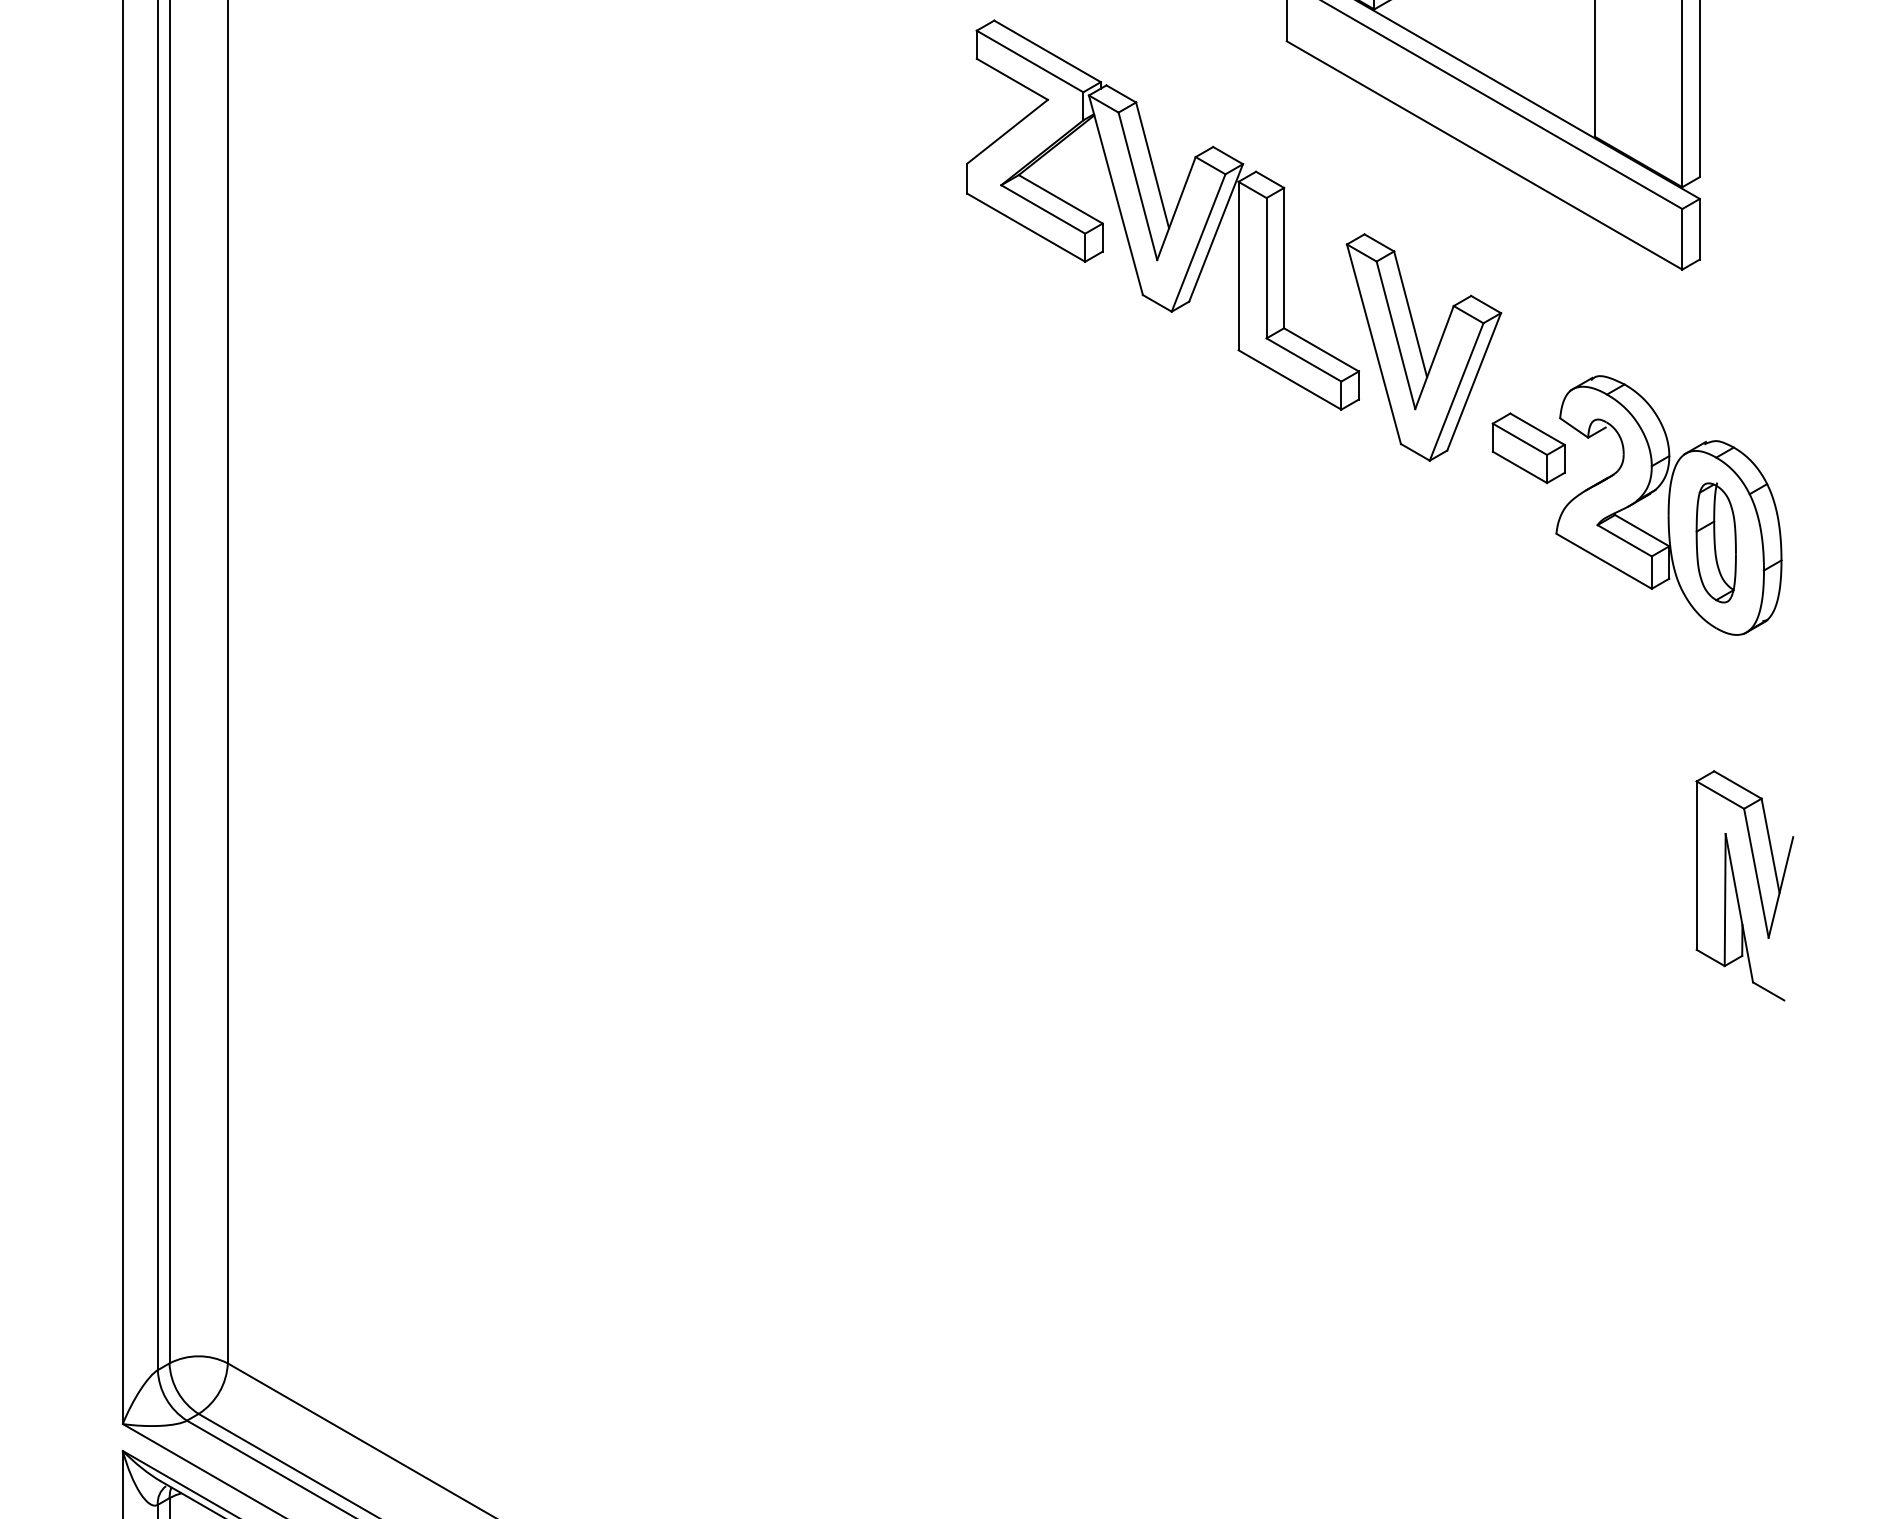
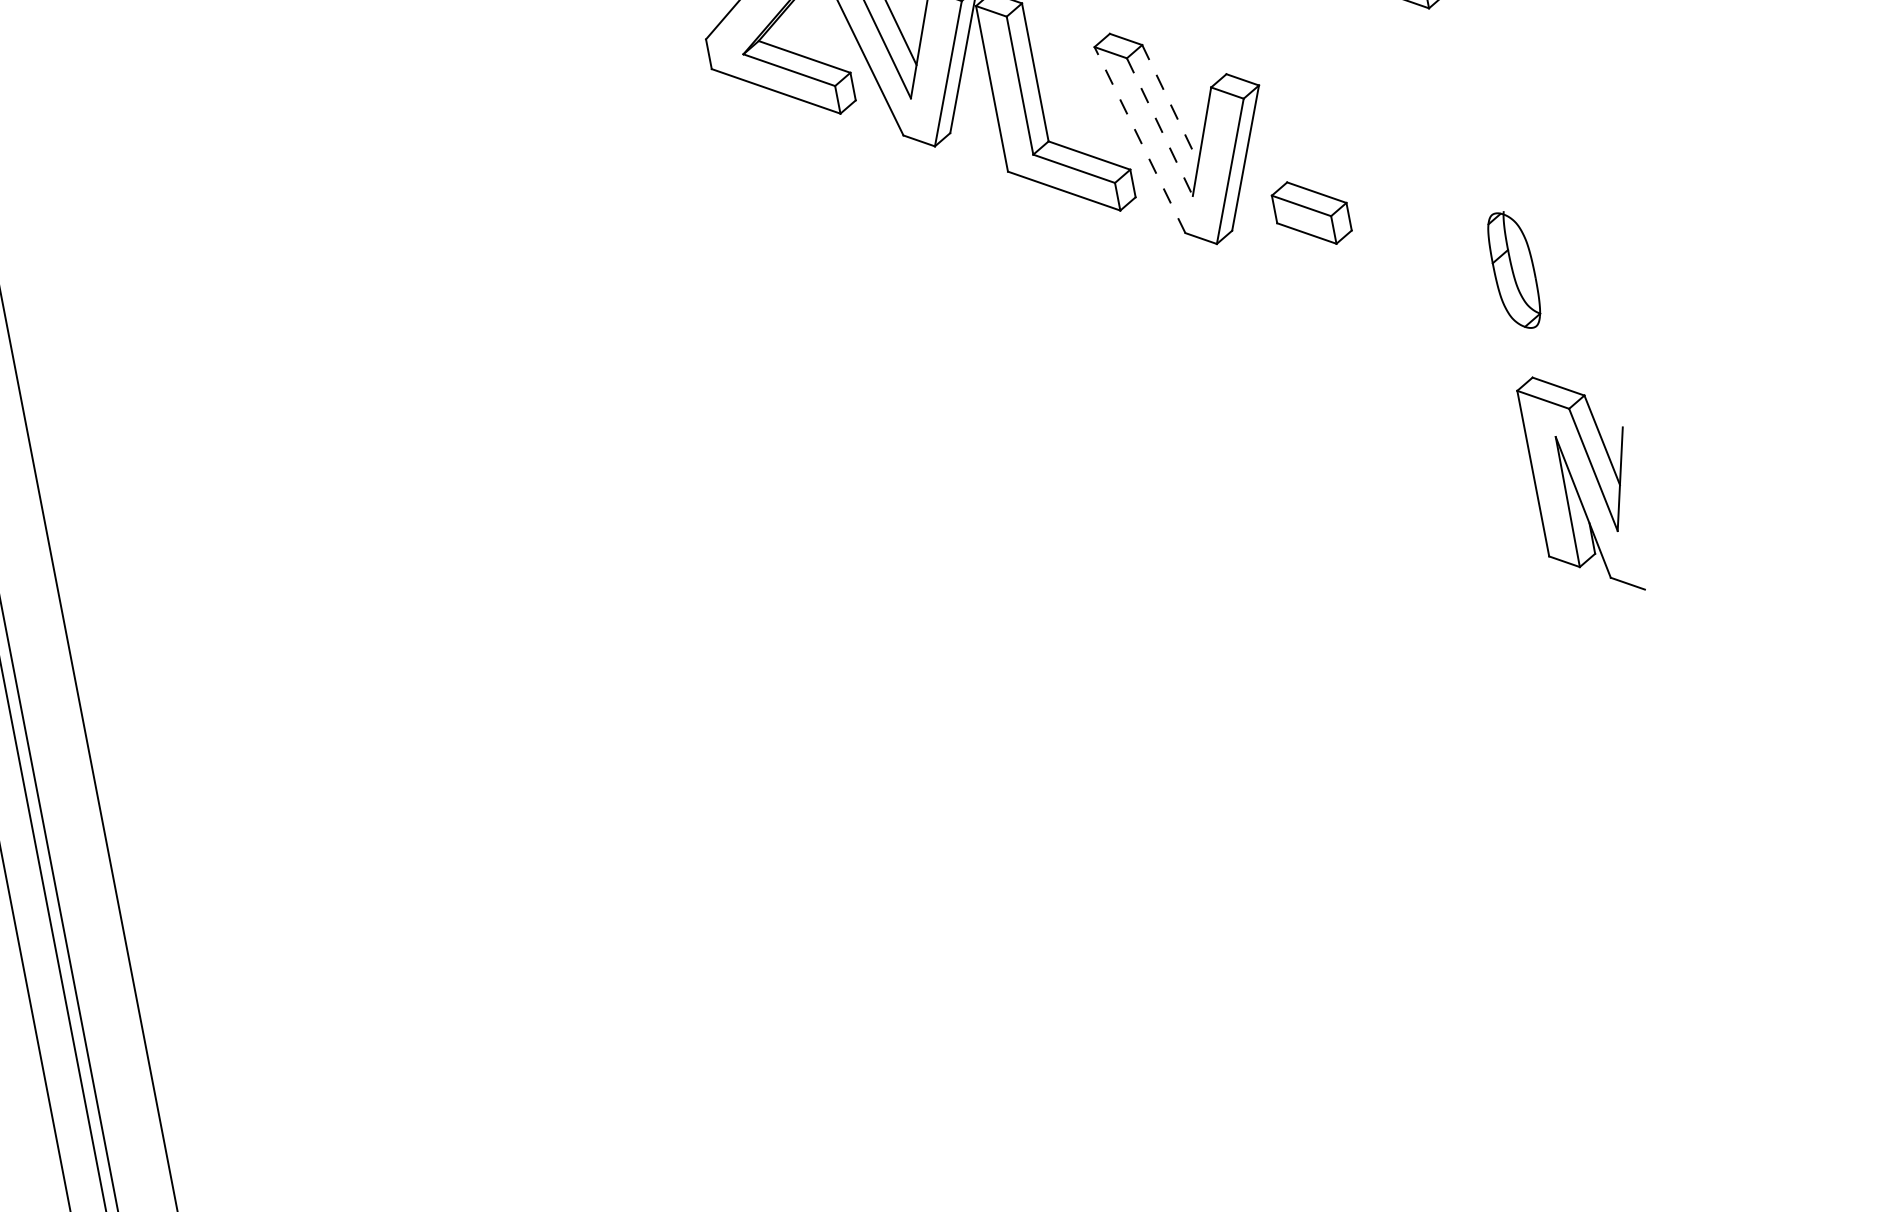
line: (1410, 314) -> (1170, 103), solid -> dashed
line: (1396, 335) -> (1160, 127), solid -> dashed
line: (1373, 343) -> (1139, 139), solid -> dashed
part: (1668, 505) -> (1460, 242), removed
part: (1736, 885) -> (1576, 485), moved

